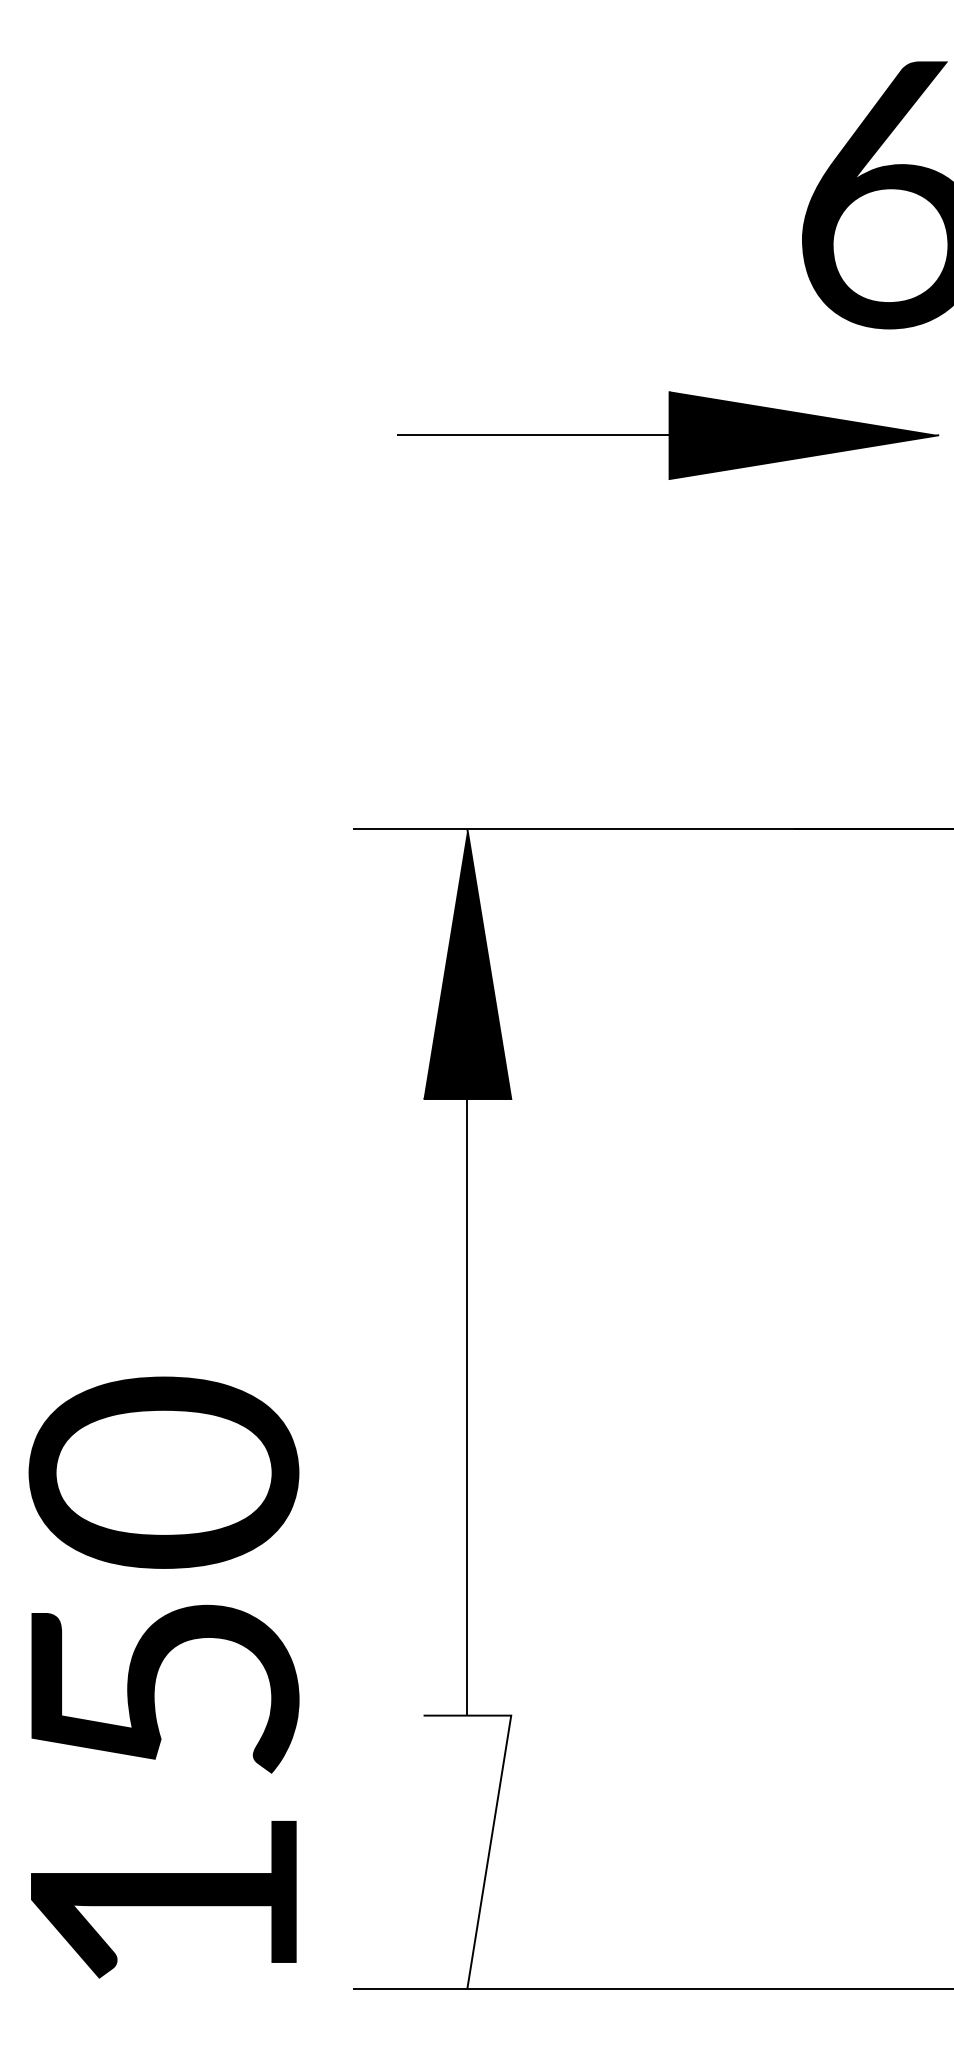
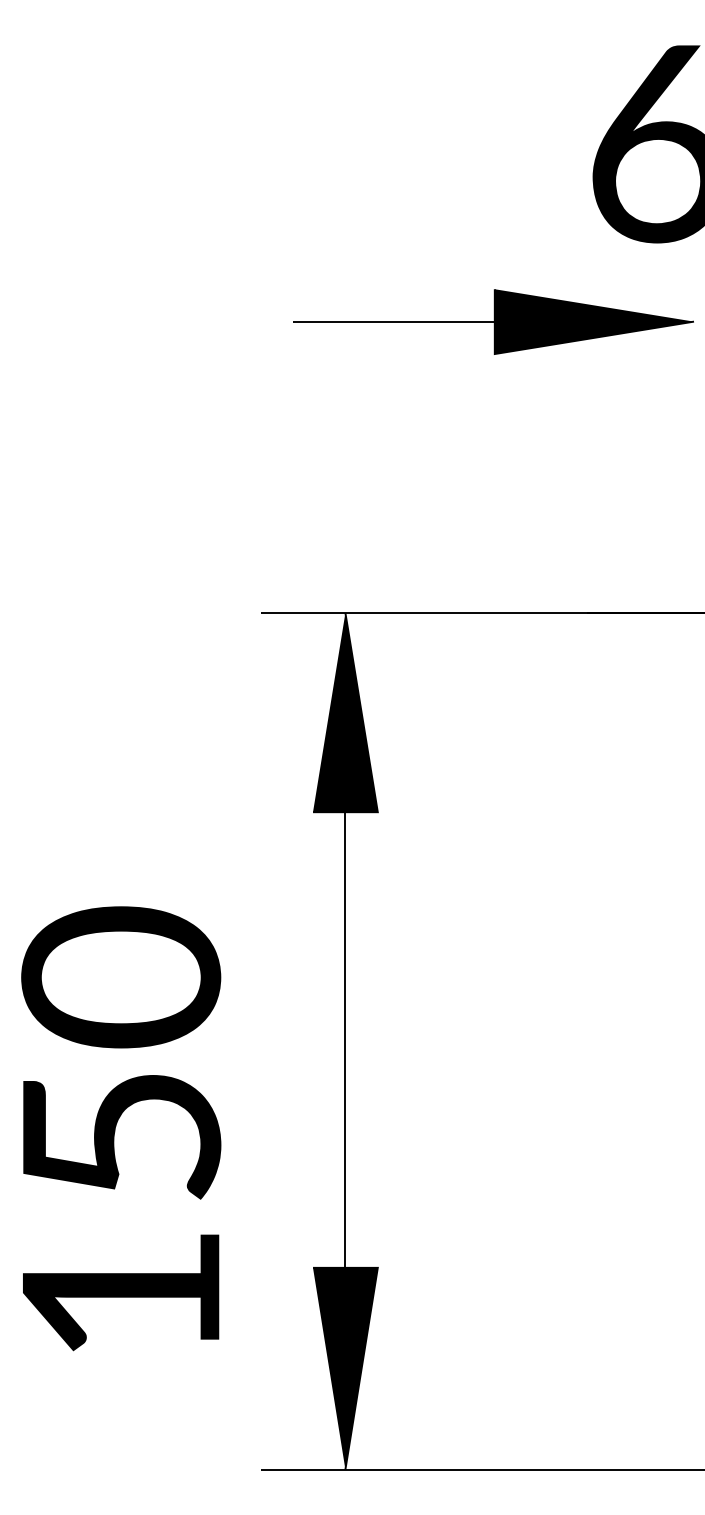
text: (164, 1677) -> (121, 1128), moved
fill: (467, 1851) -> (345, 1368), added

